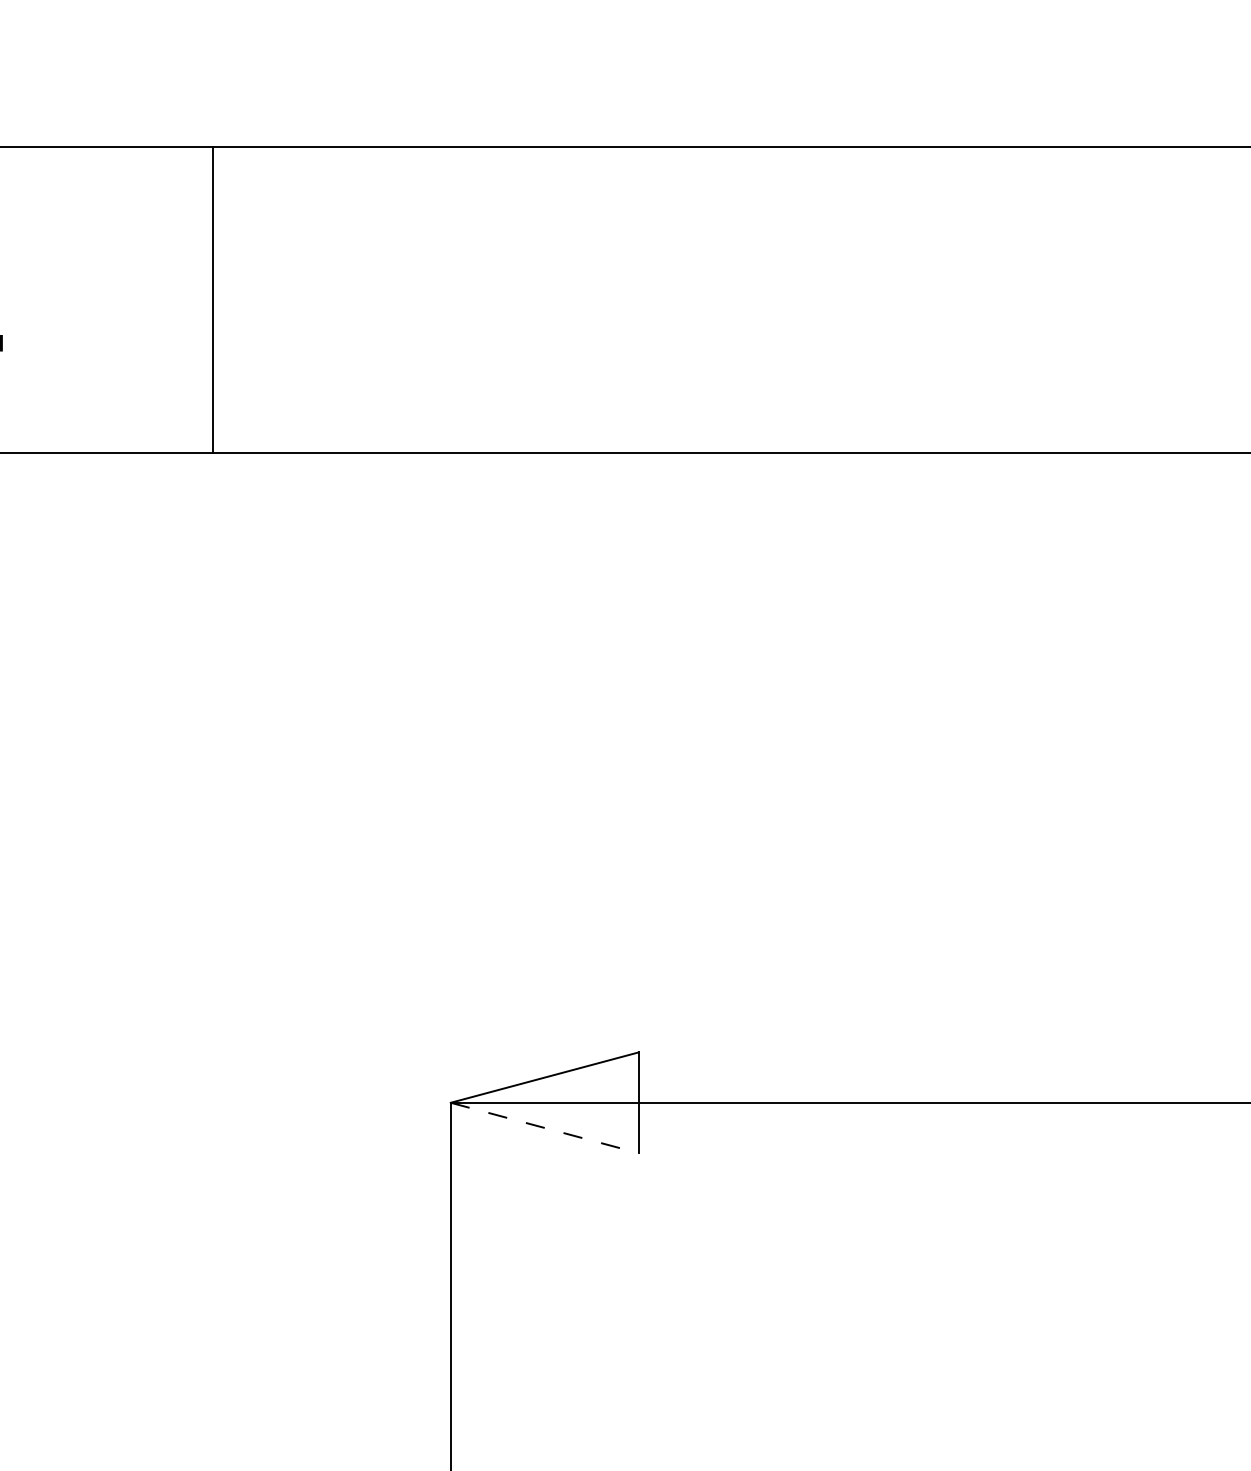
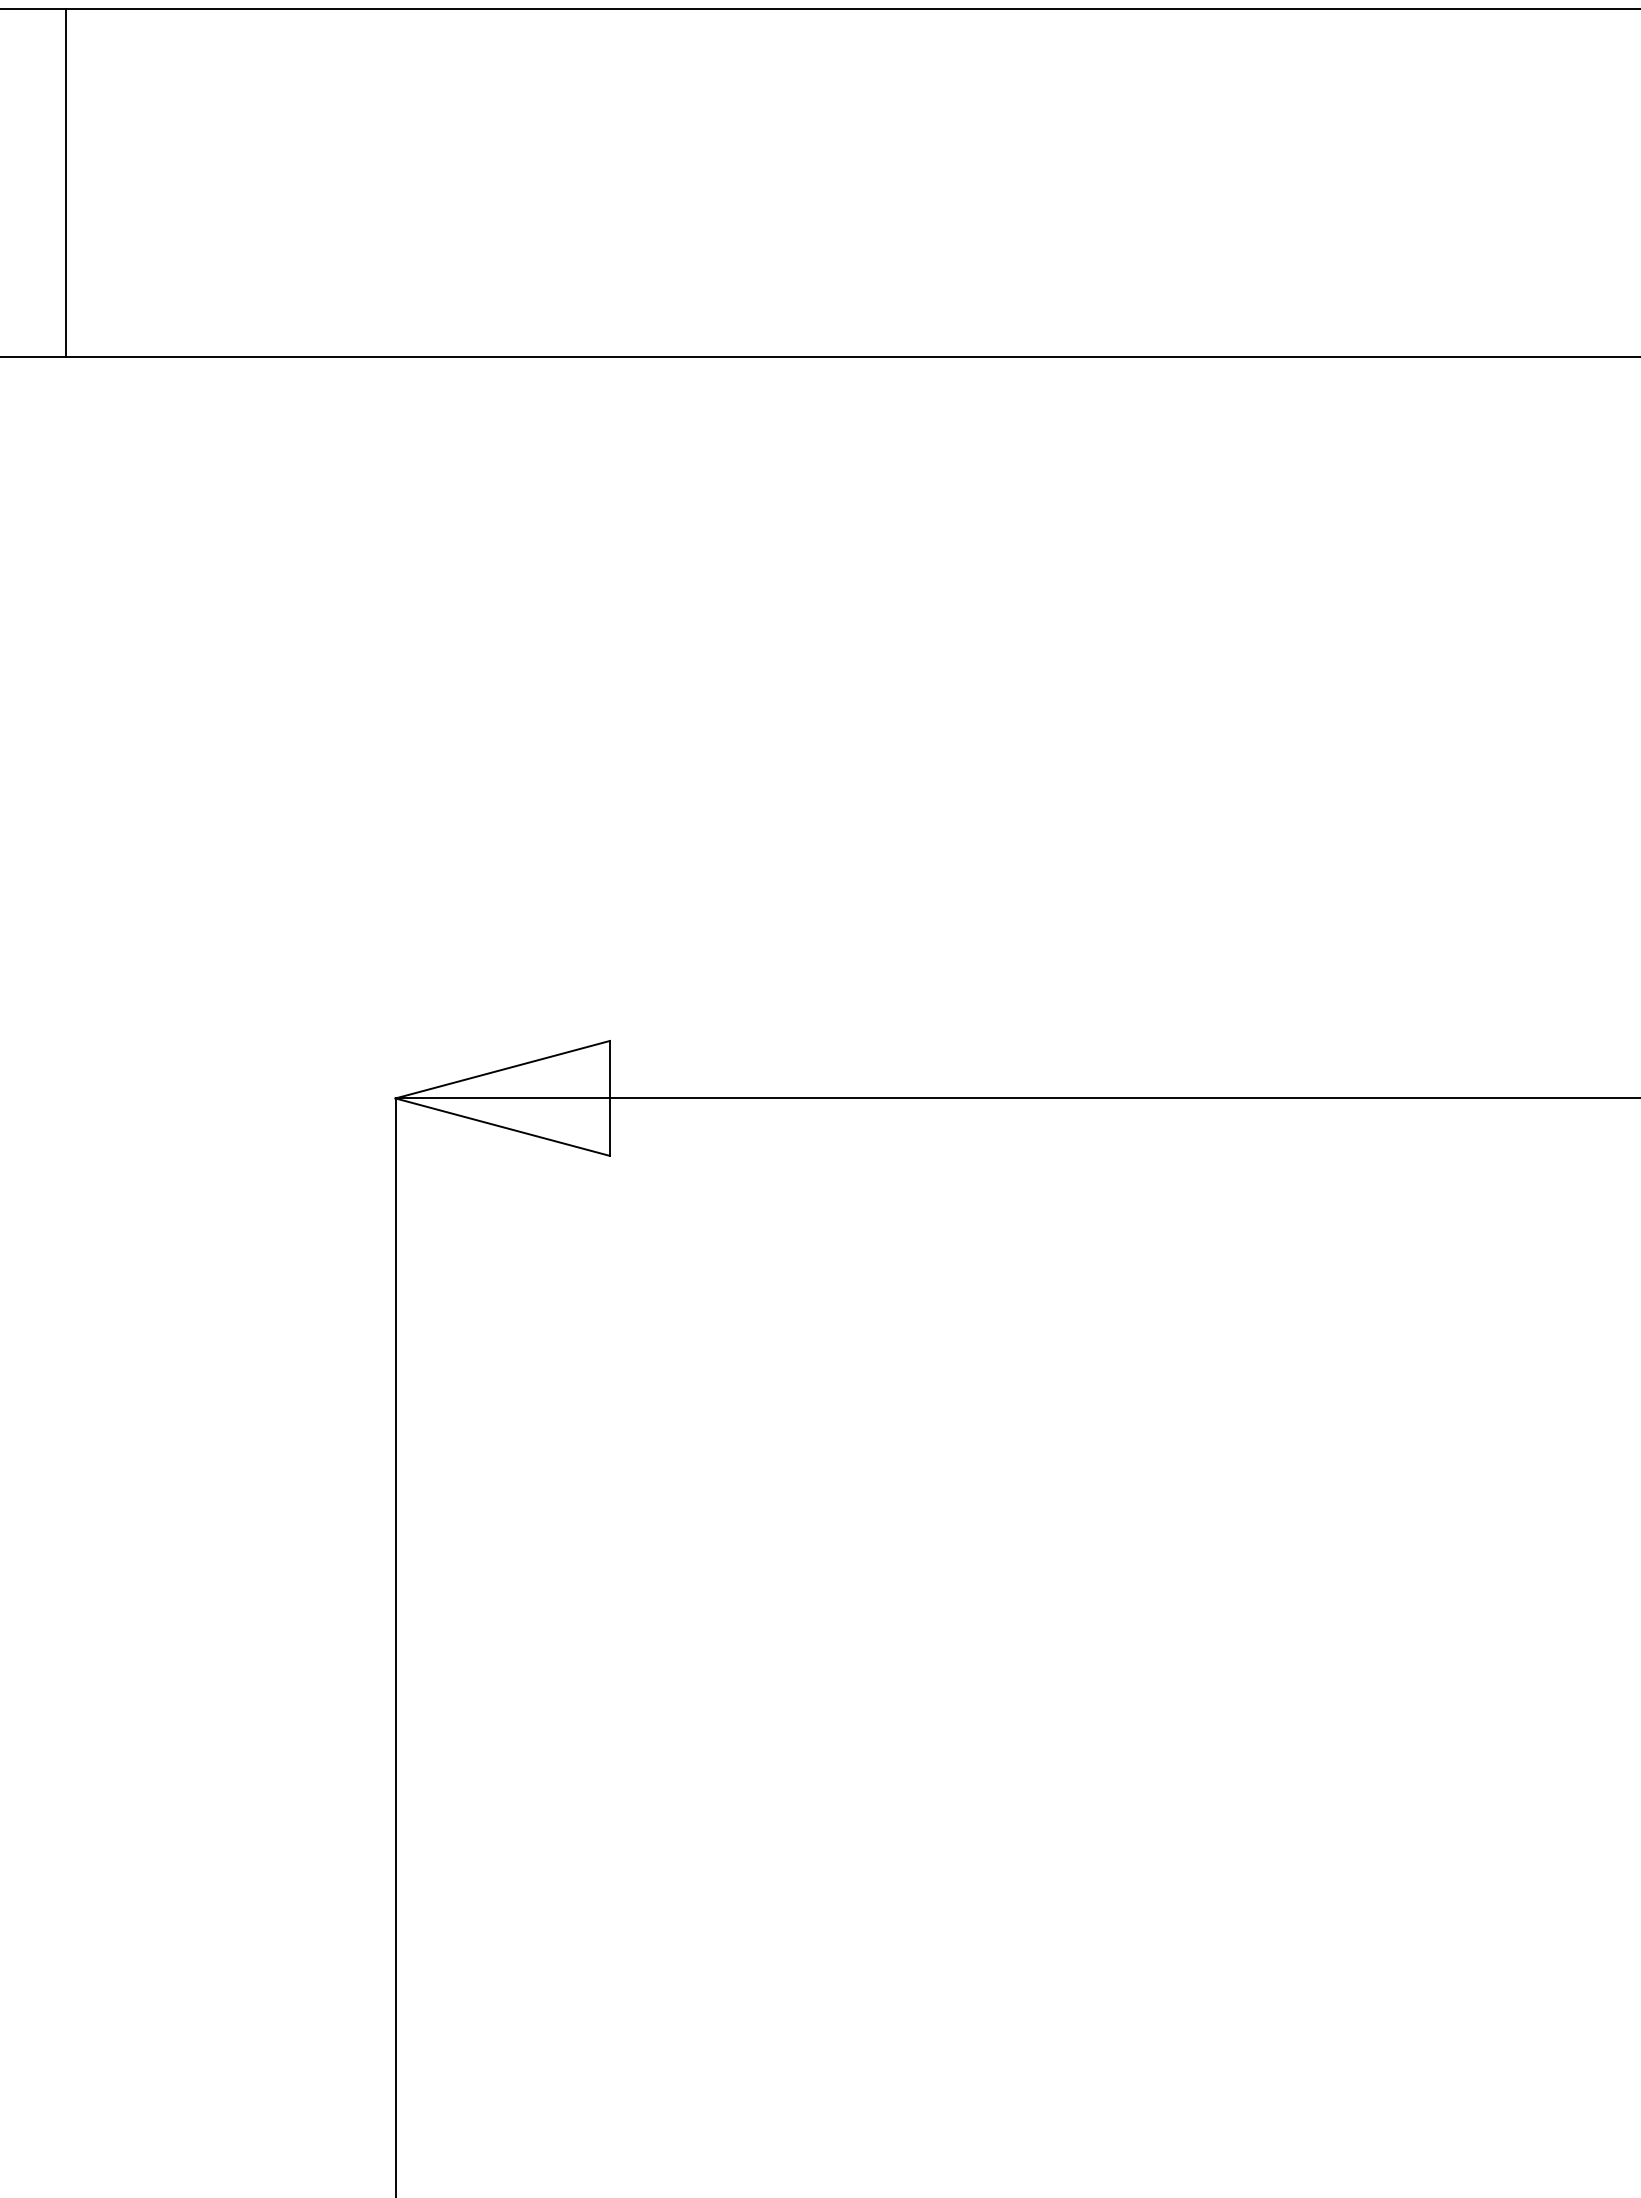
line: (212, 299) -> (65, 182), moved
line: (544, 1128) -> (502, 1127), dashed -> solid

